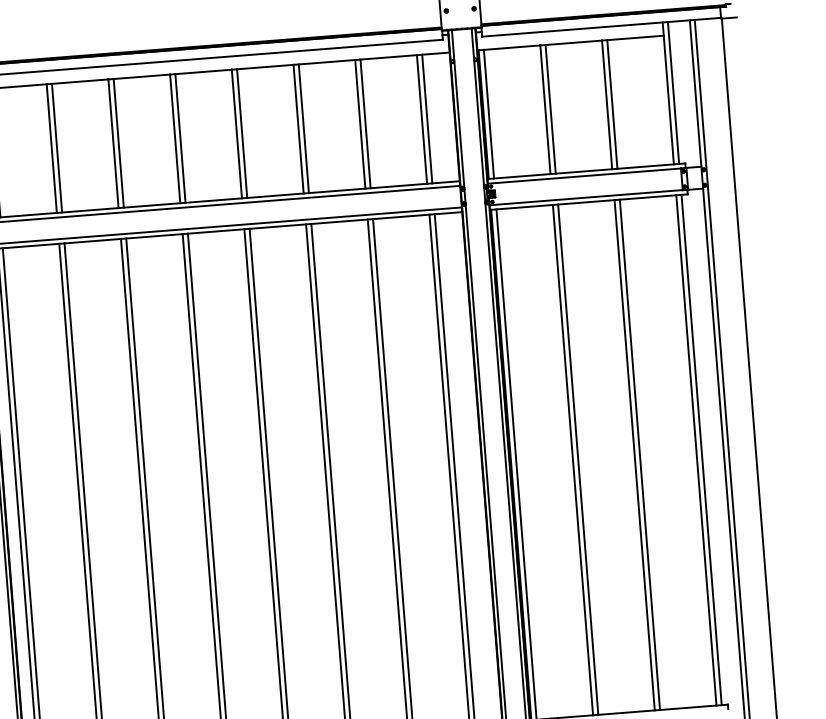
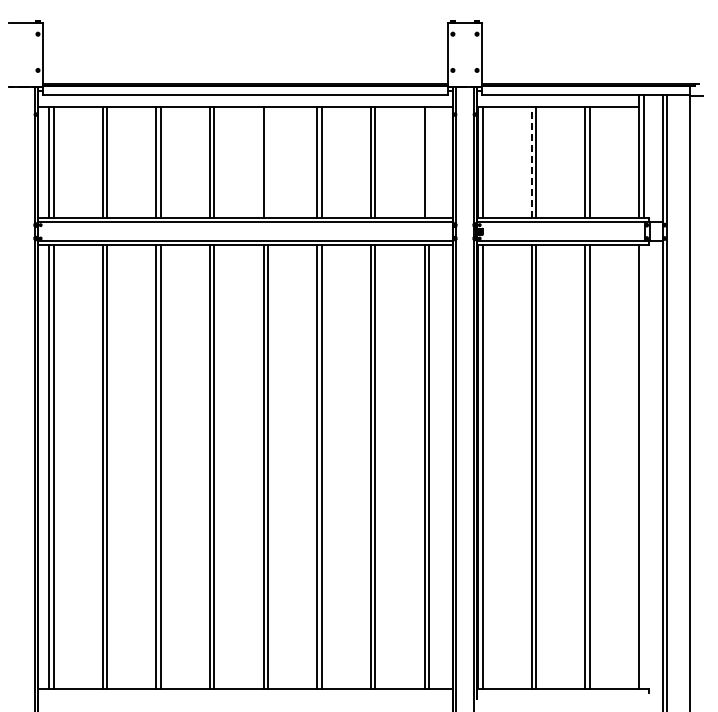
line: (545, 109) -> (531, 162), solid -> dashed
line: (427, 119) -> (429, 162), removed
line: (242, 133) -> (268, 162), removed
line: (701, 449) -> (643, 466), removed

